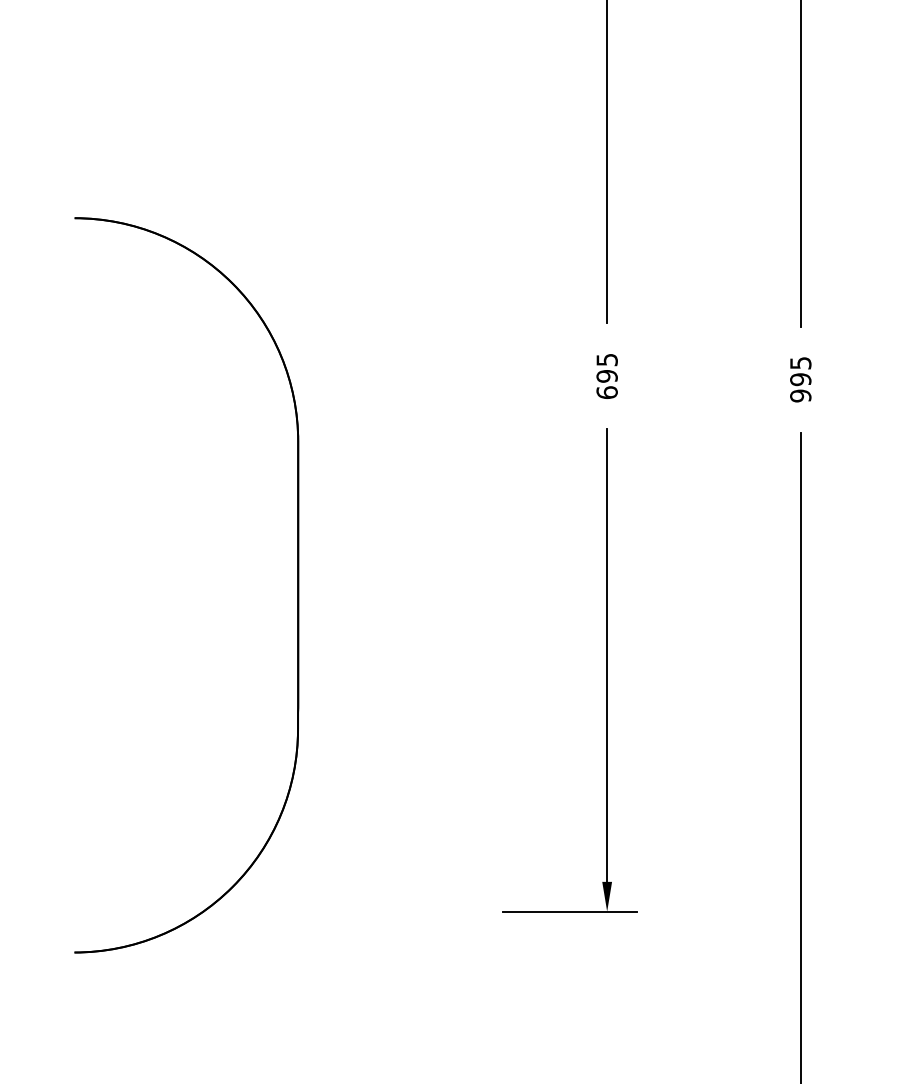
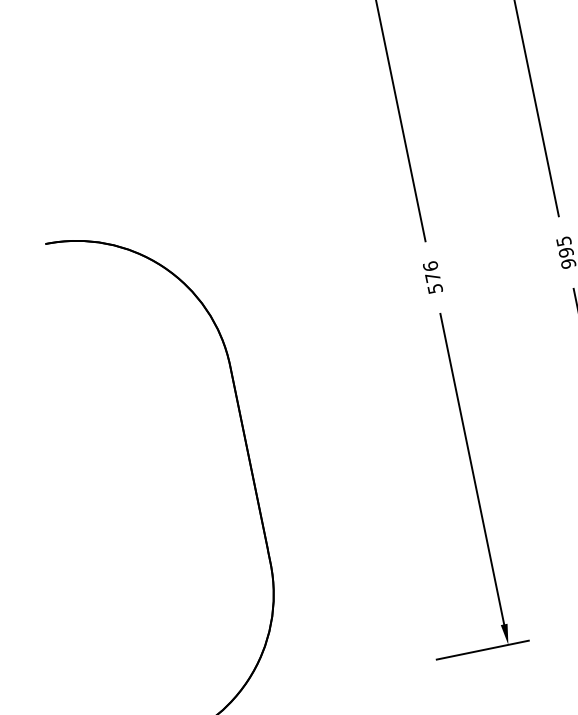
text: (606, 375) -> (432, 277), 695 -> 576

